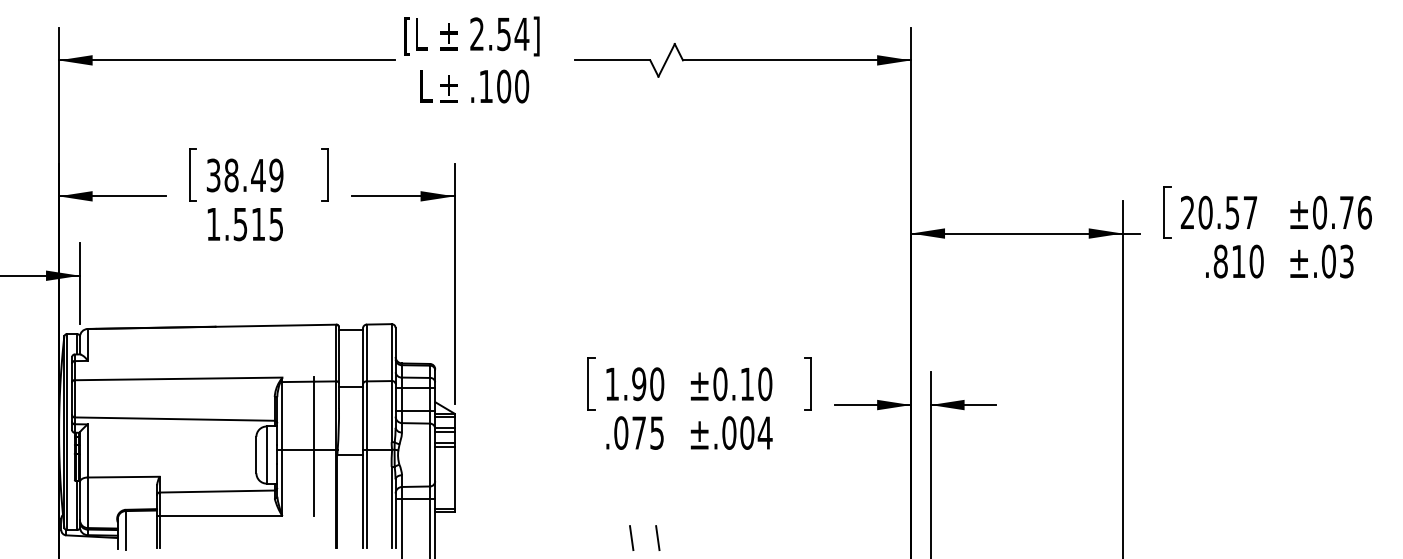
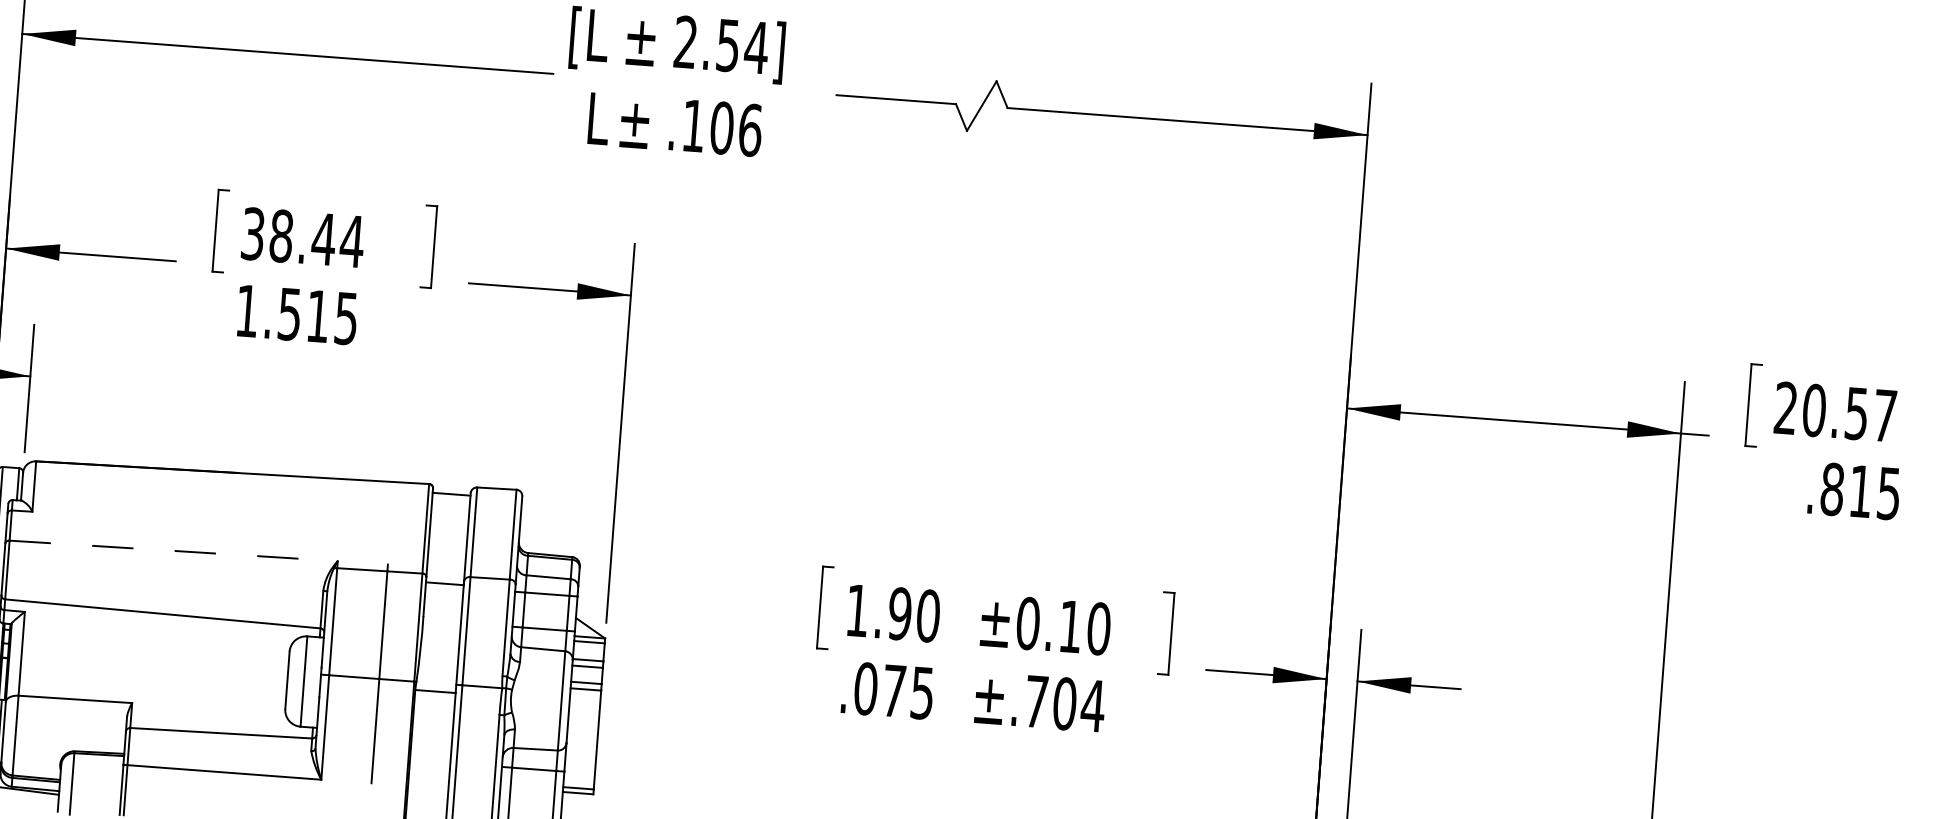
text: (522, 86) -> (751, 130), .100 -> .106
text: (276, 175) -> (352, 241), 38.49 -> 38.44
text: (1256, 261) -> (1888, 493), .810 -> .815
line: (178, 378) -> (173, 550), solid -> dashed
text: (729, 432) -> (1036, 700), ±.004 -> ±.704

